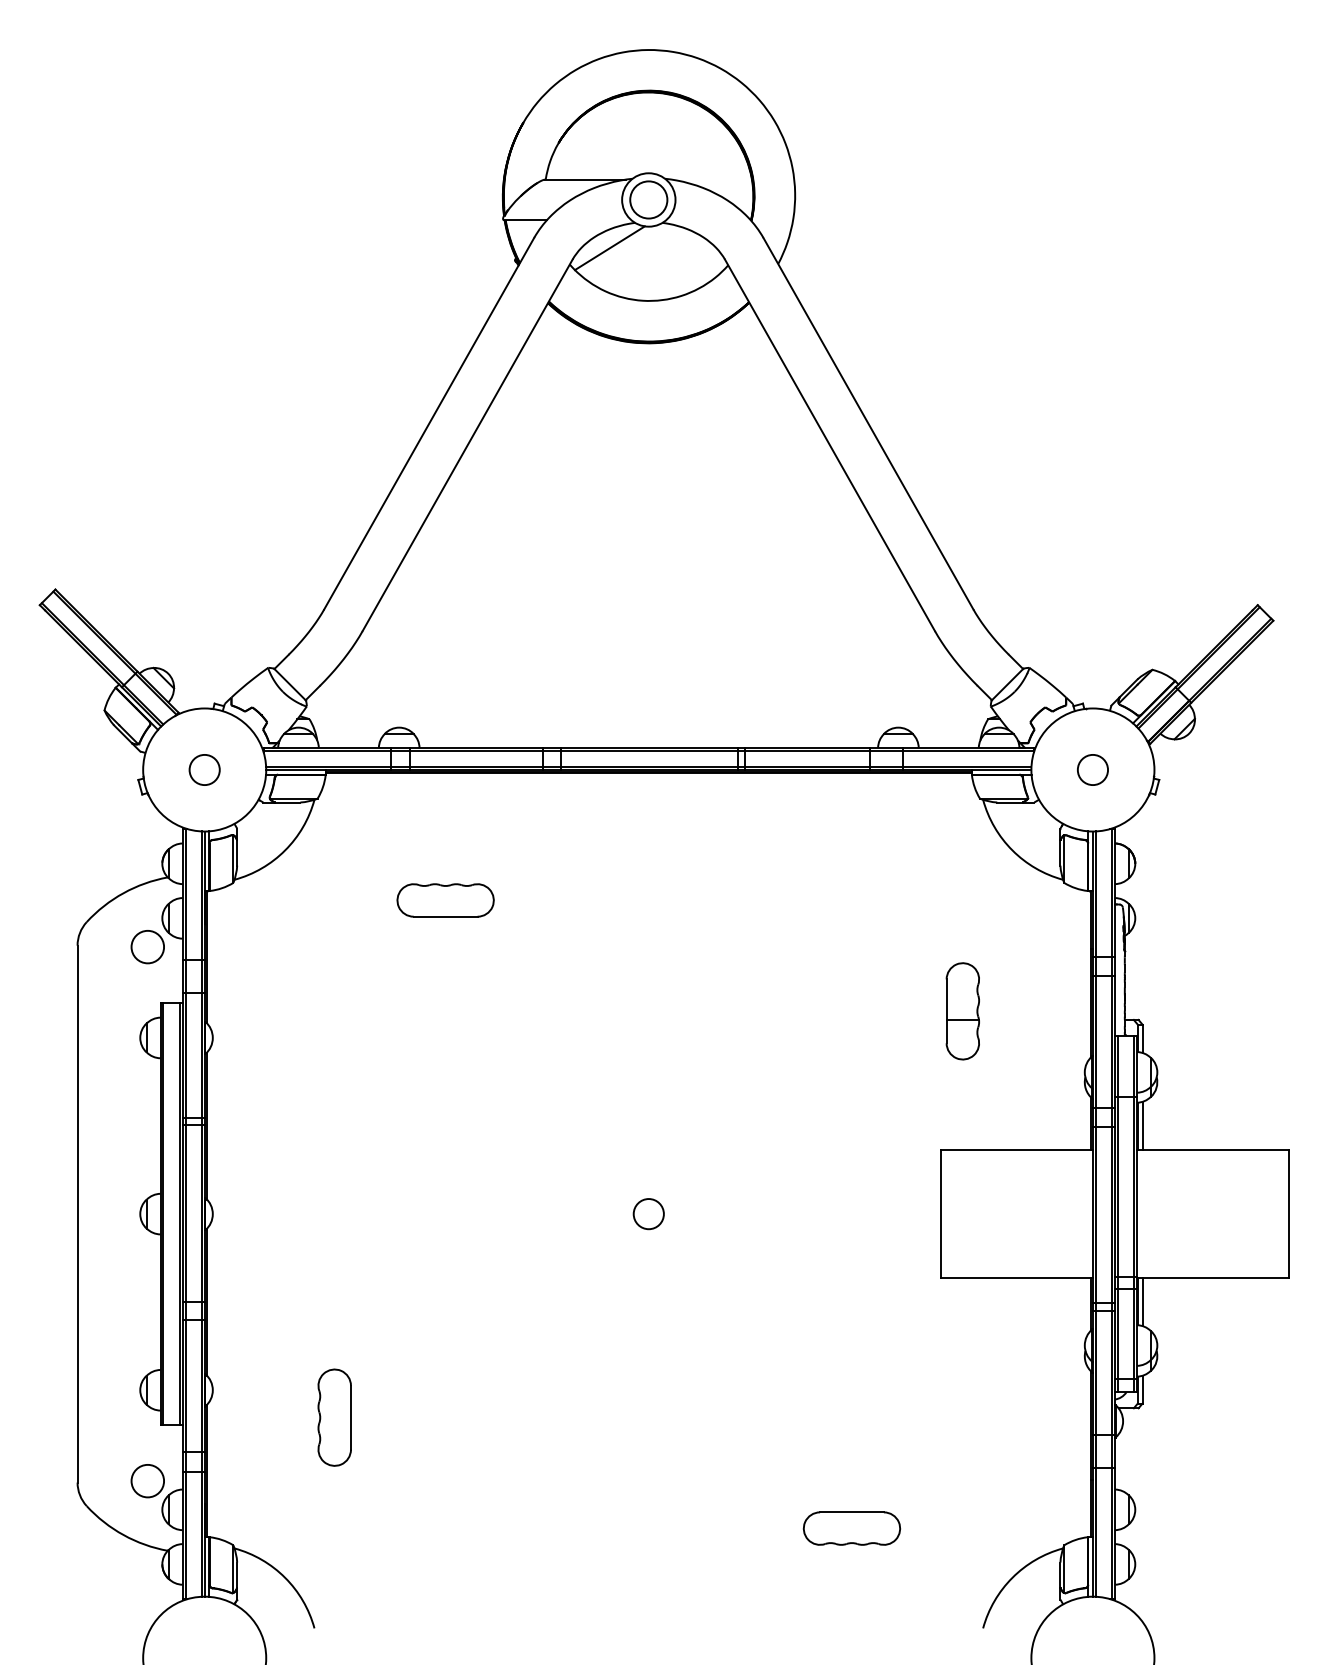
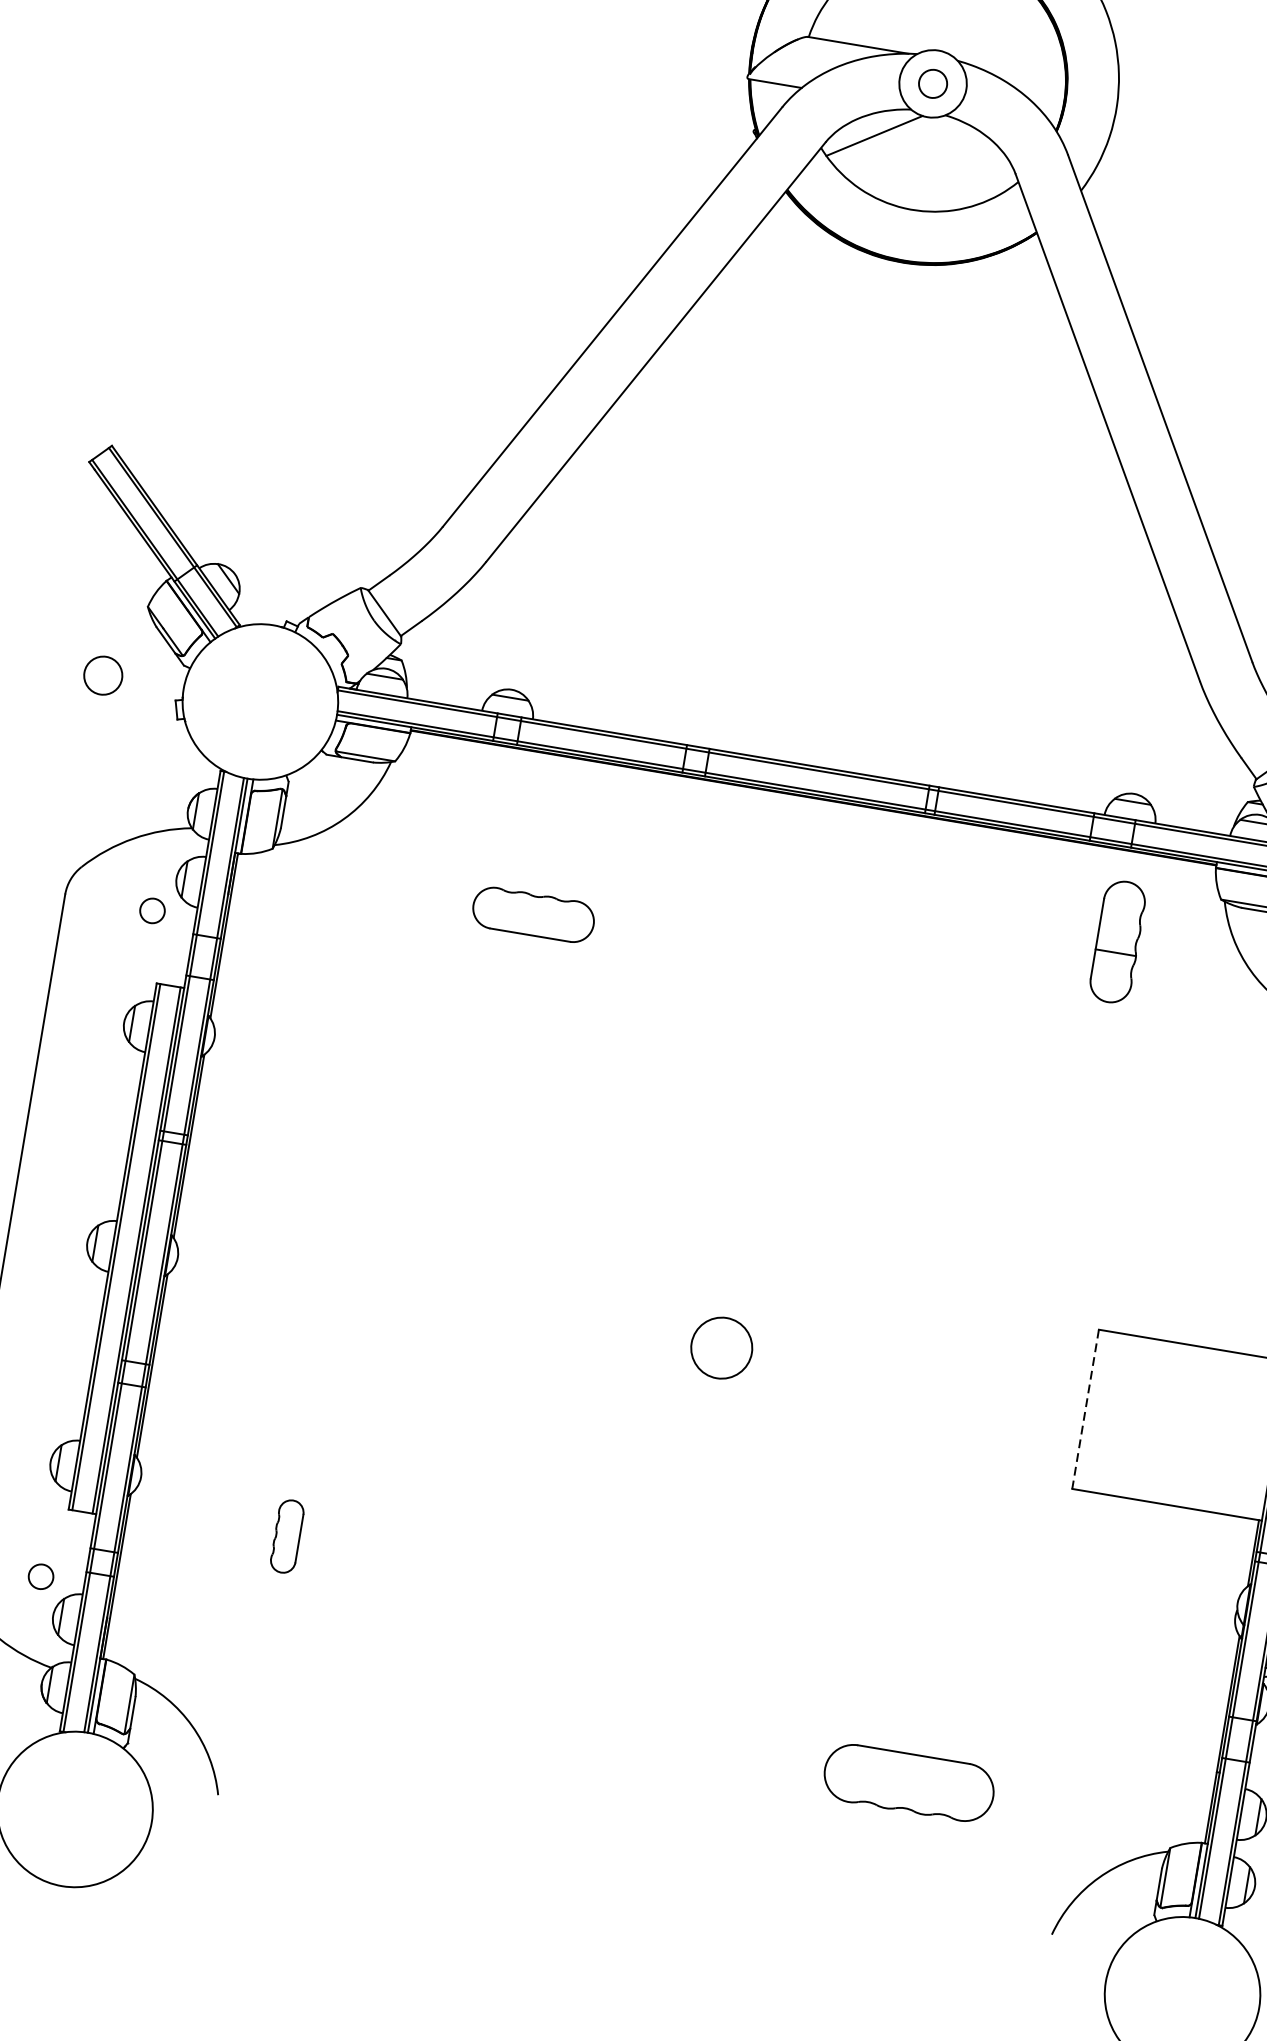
circle: (648, 199) -> (932, 83), size x0.6
circle: (204, 769) -> (103, 675), moved
circle: (147, 946) -> (152, 910), size x0.6
part: (962, 1011) -> (1117, 942), moved
circle: (648, 1214) -> (721, 1348), size x1.6
line: (940, 1214) -> (1085, 1409), solid -> dashed
part: (334, 1417) -> (287, 1536), size x0.6
circle: (147, 1480) -> (40, 1575), size x0.6
part: (851, 1528) -> (908, 1782), size x1.4

